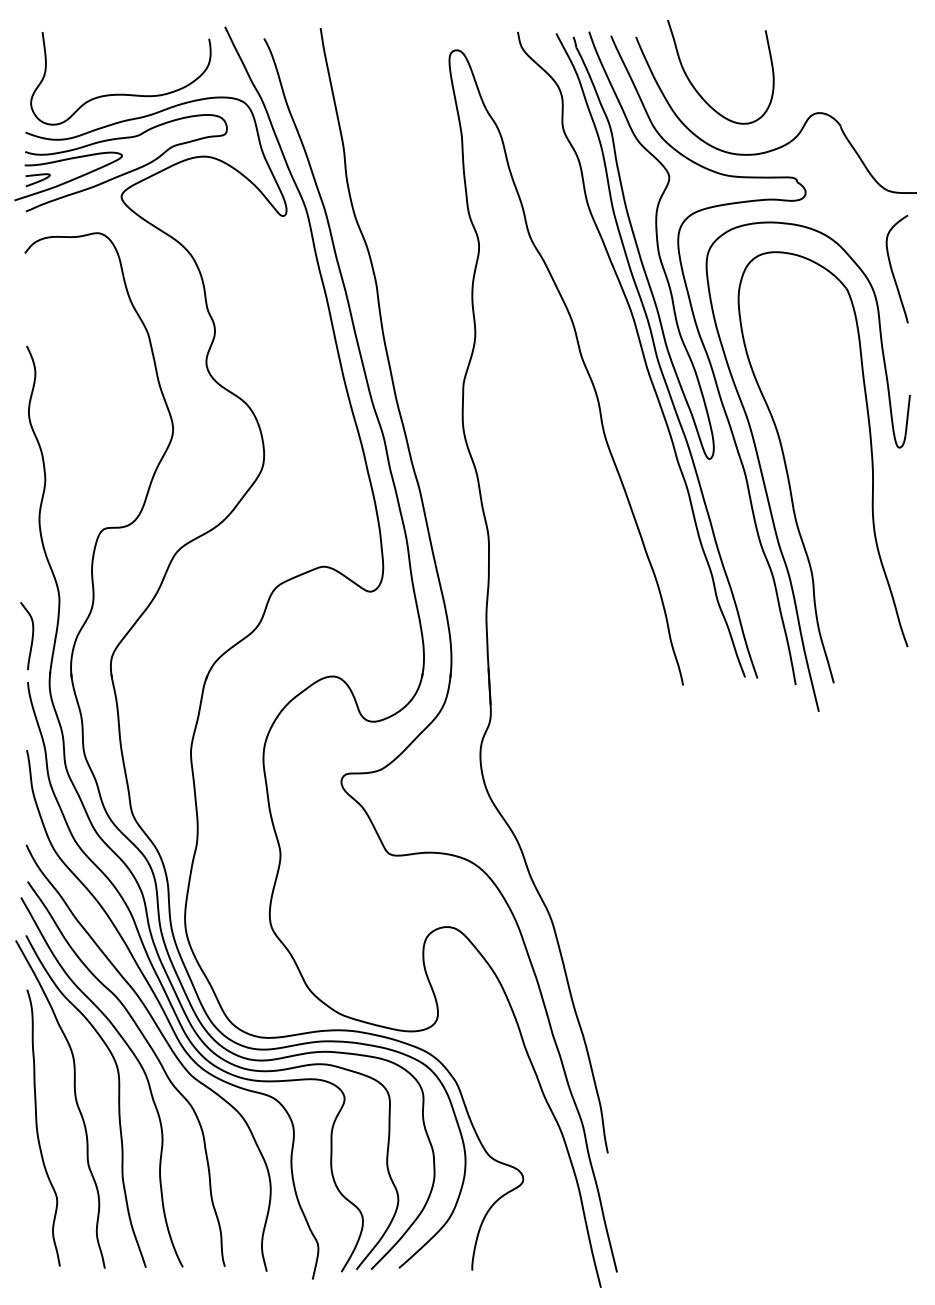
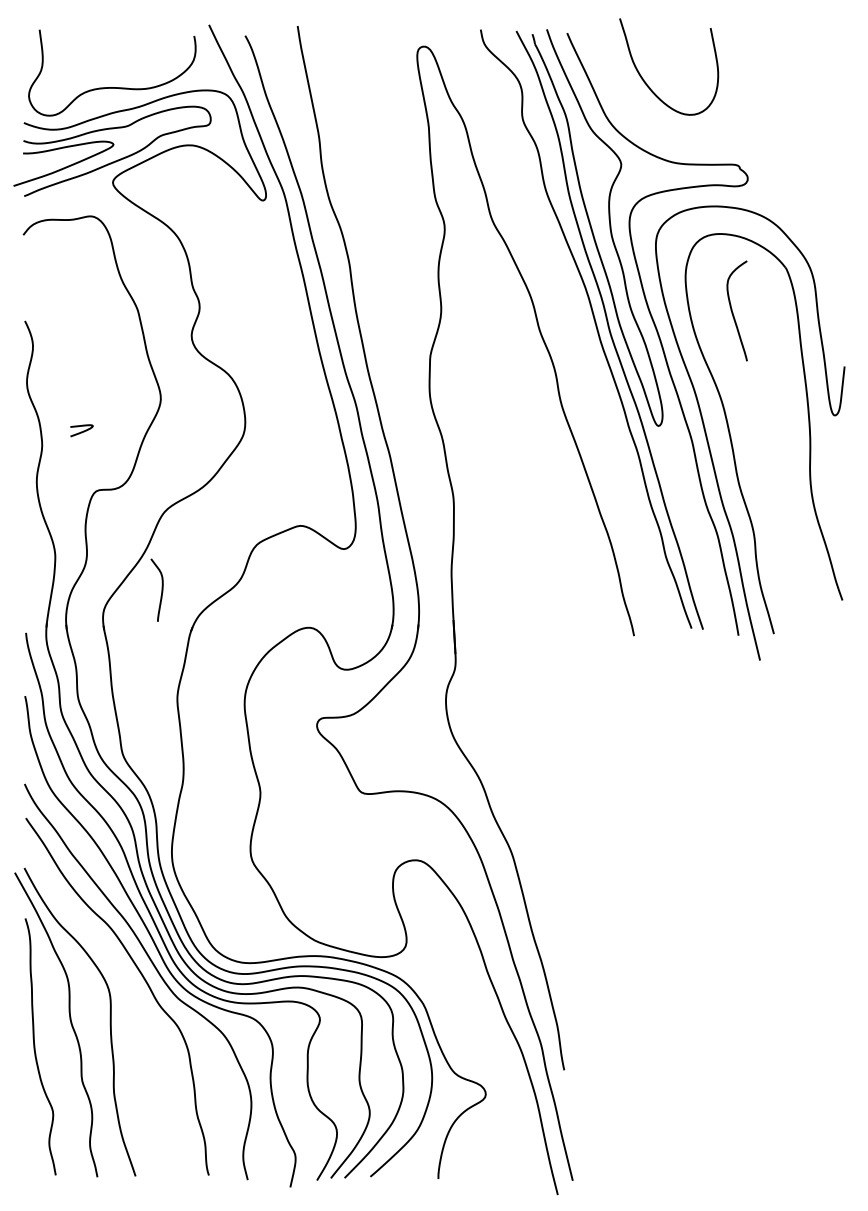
part: (800, 129) -> (743, 120), removed
curve: (38, 180) -> (82, 431), moved
curve: (892, 268) -> (732, 310), moved
curve: (31, 637) -> (161, 591), moved
curve: (136, 1060) -> (126, 984), removed

